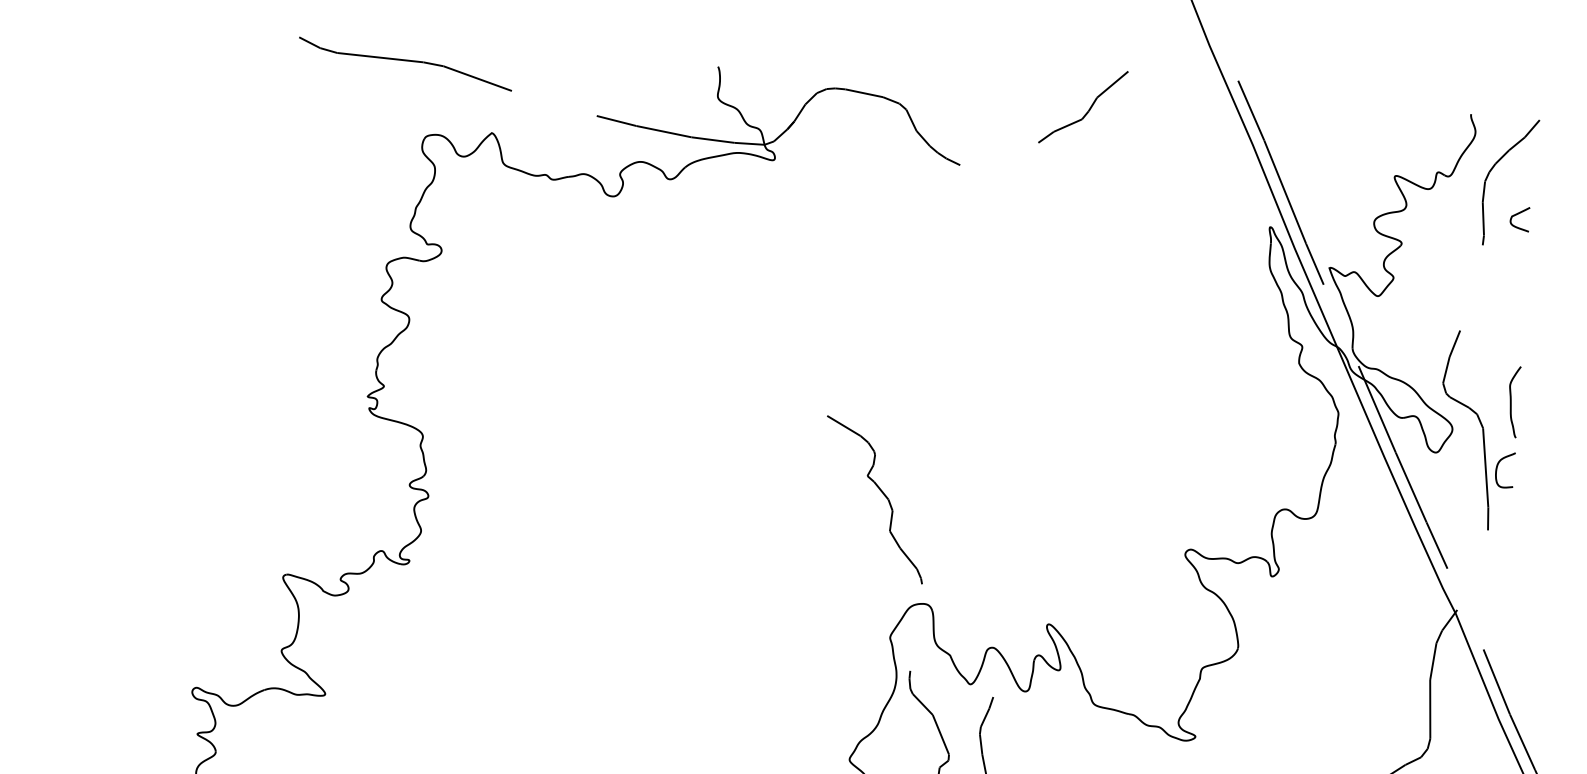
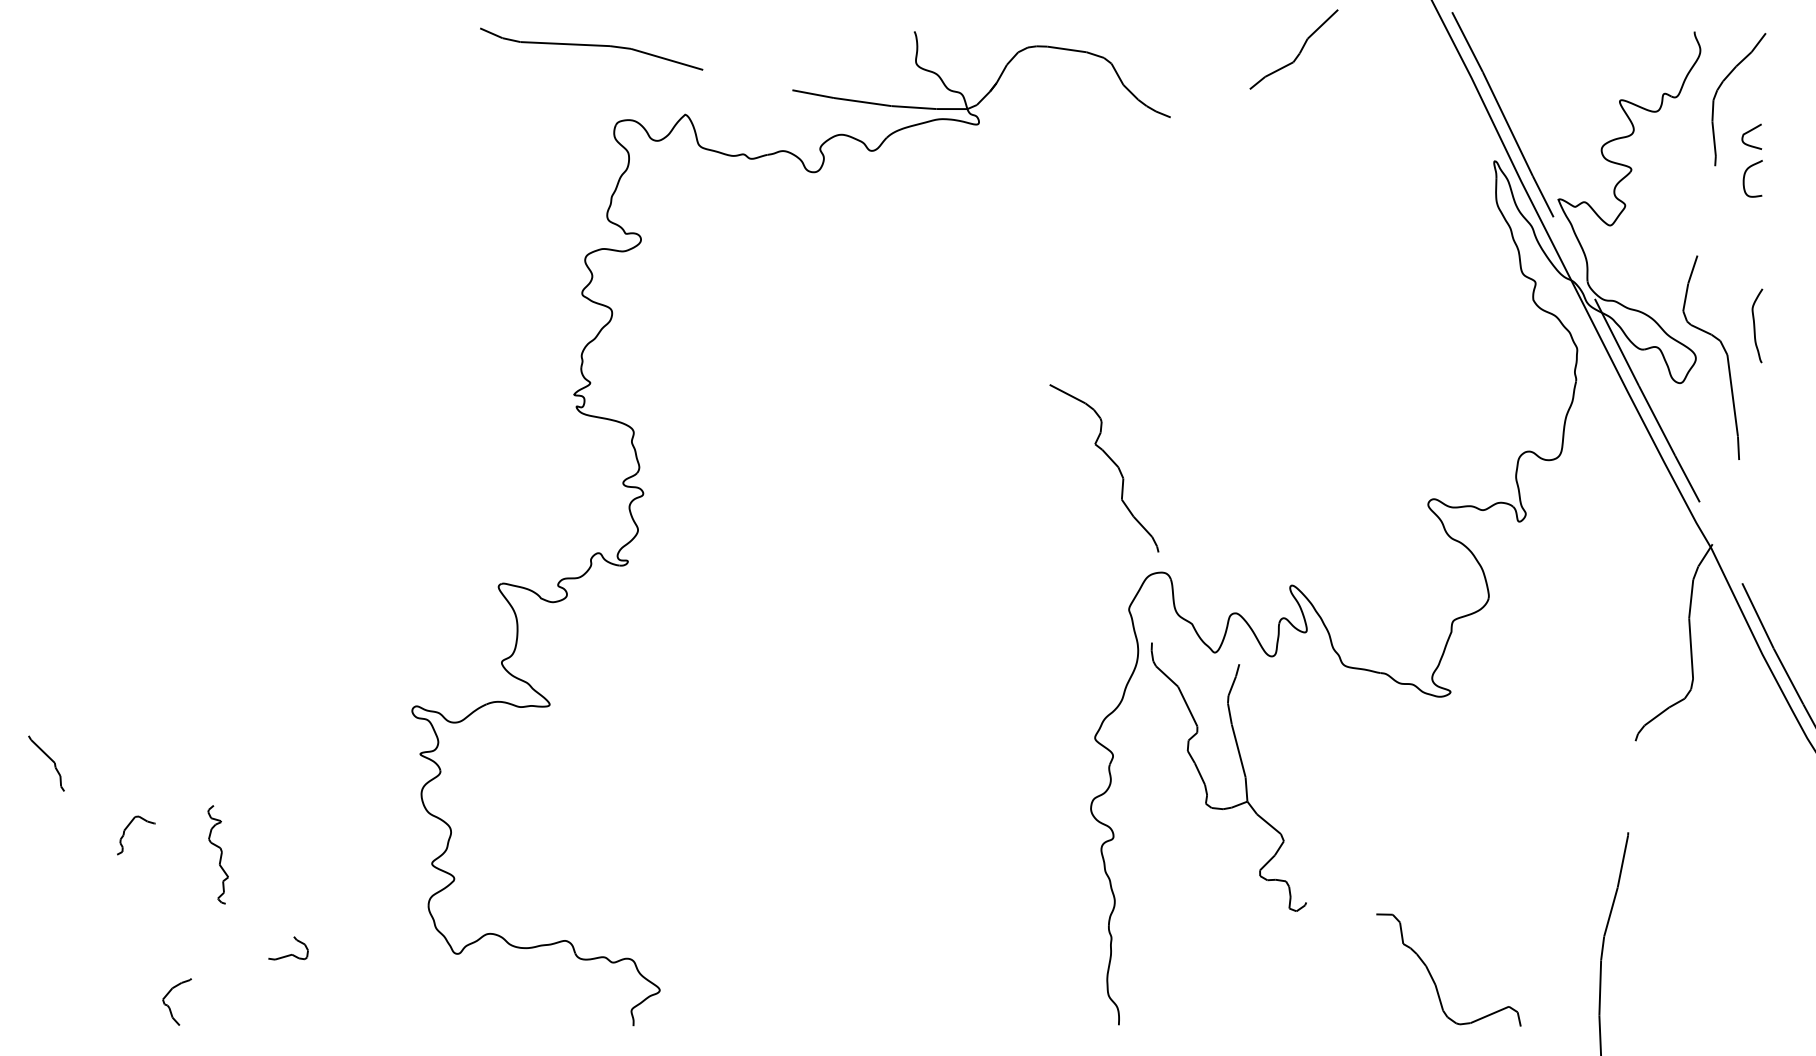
curve: (1498, 467) -> (1745, 176), moved

